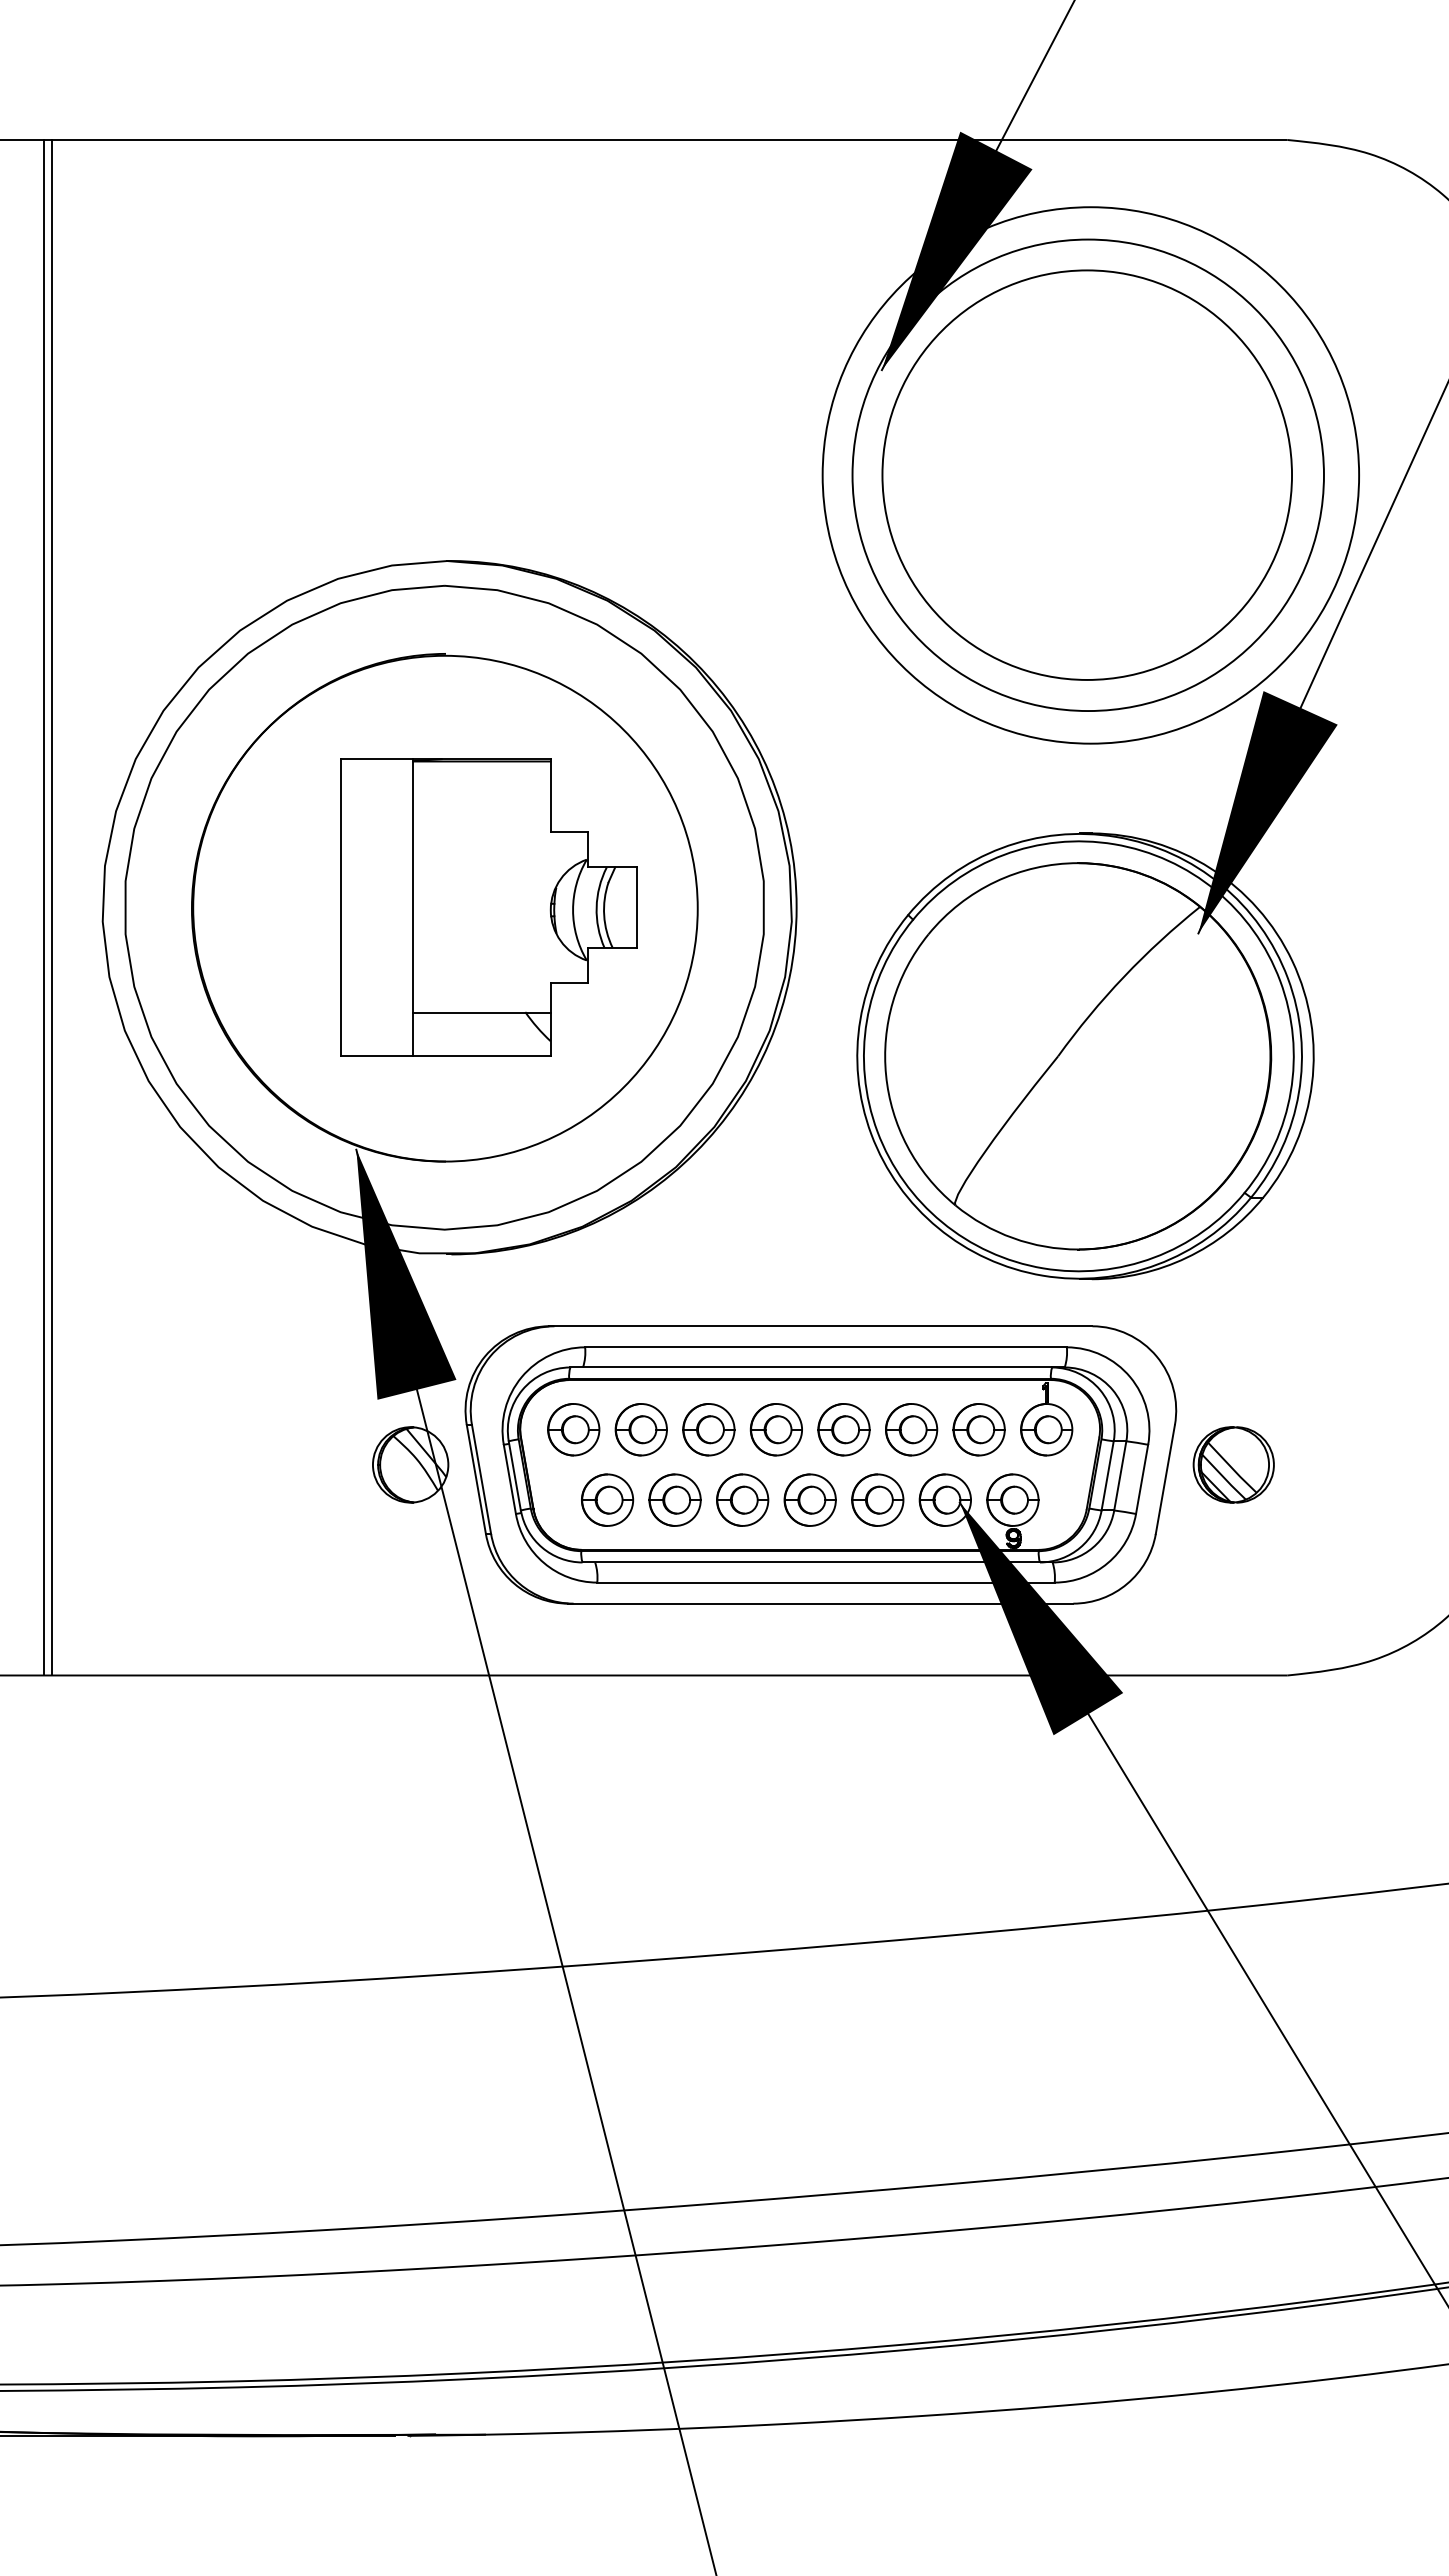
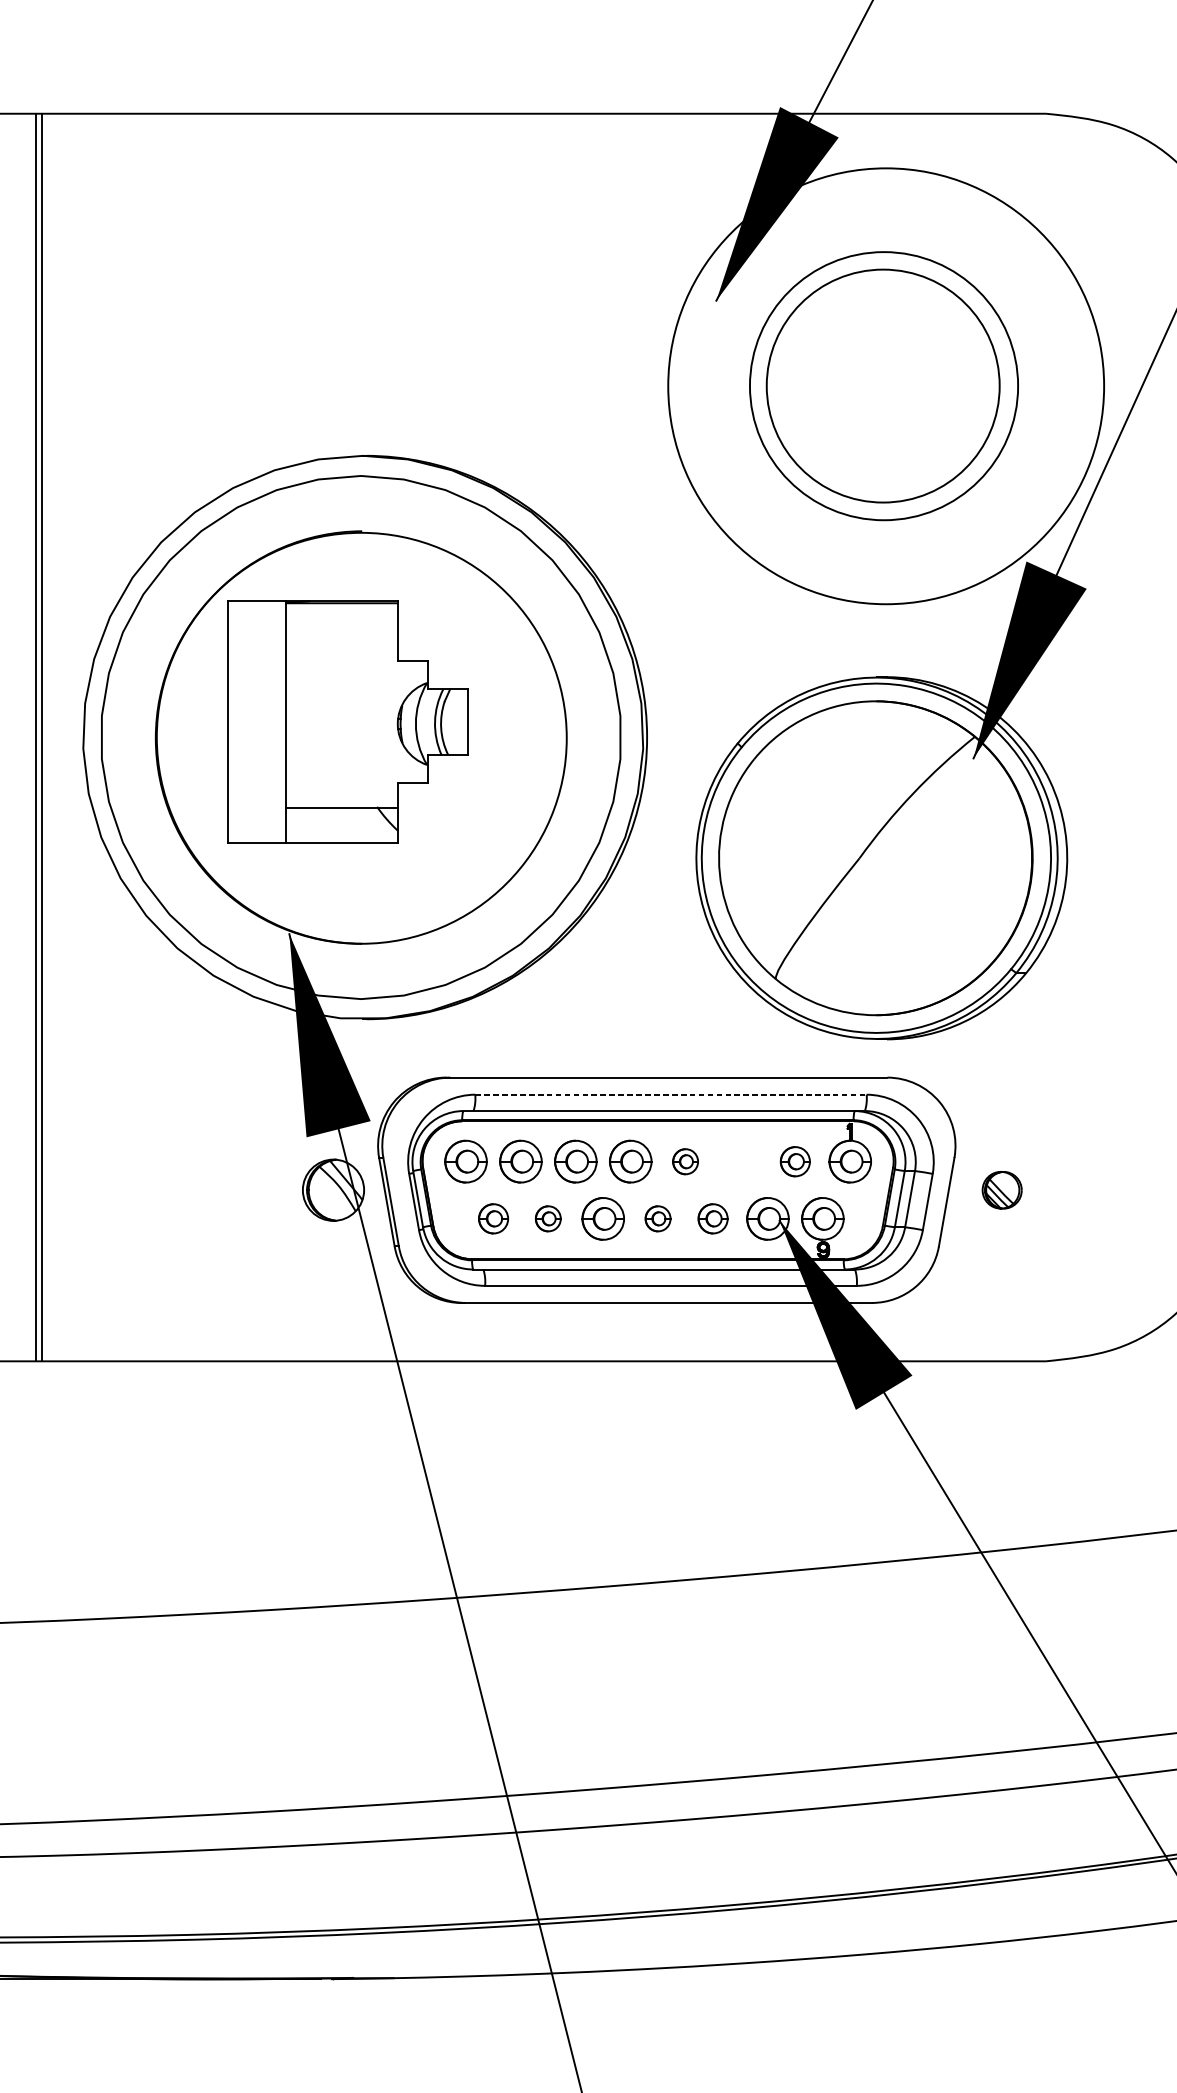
circle: (1087, 474) -> (883, 385), size x0.7
circle: (1087, 475) -> (883, 386), size x0.7
part: (488, 907) -> (347, 721), moved
line: (825, 1347) -> (670, 1094), solid -> dashed
part: (843, 1429) -> (685, 1161), size x0.6
part: (911, 1429) -> (740, 1161), removed
part: (978, 1429) -> (794, 1161), size x0.7
part: (1233, 1464) -> (1002, 1189), size x0.6
part: (607, 1499) -> (493, 1218), size x0.7
part: (674, 1499) -> (547, 1218), size x0.6
part: (809, 1499) -> (657, 1218), size x0.6
part: (877, 1499) -> (712, 1218), size x0.7

